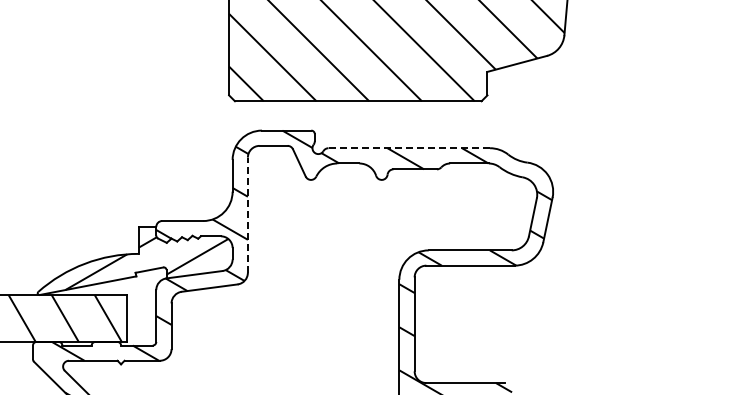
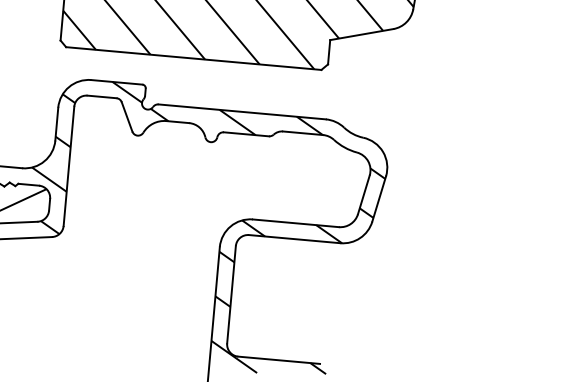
line: (409, 148) -> (242, 112), dashed -> solid
line: (247, 215) -> (68, 166), dashed -> solid

